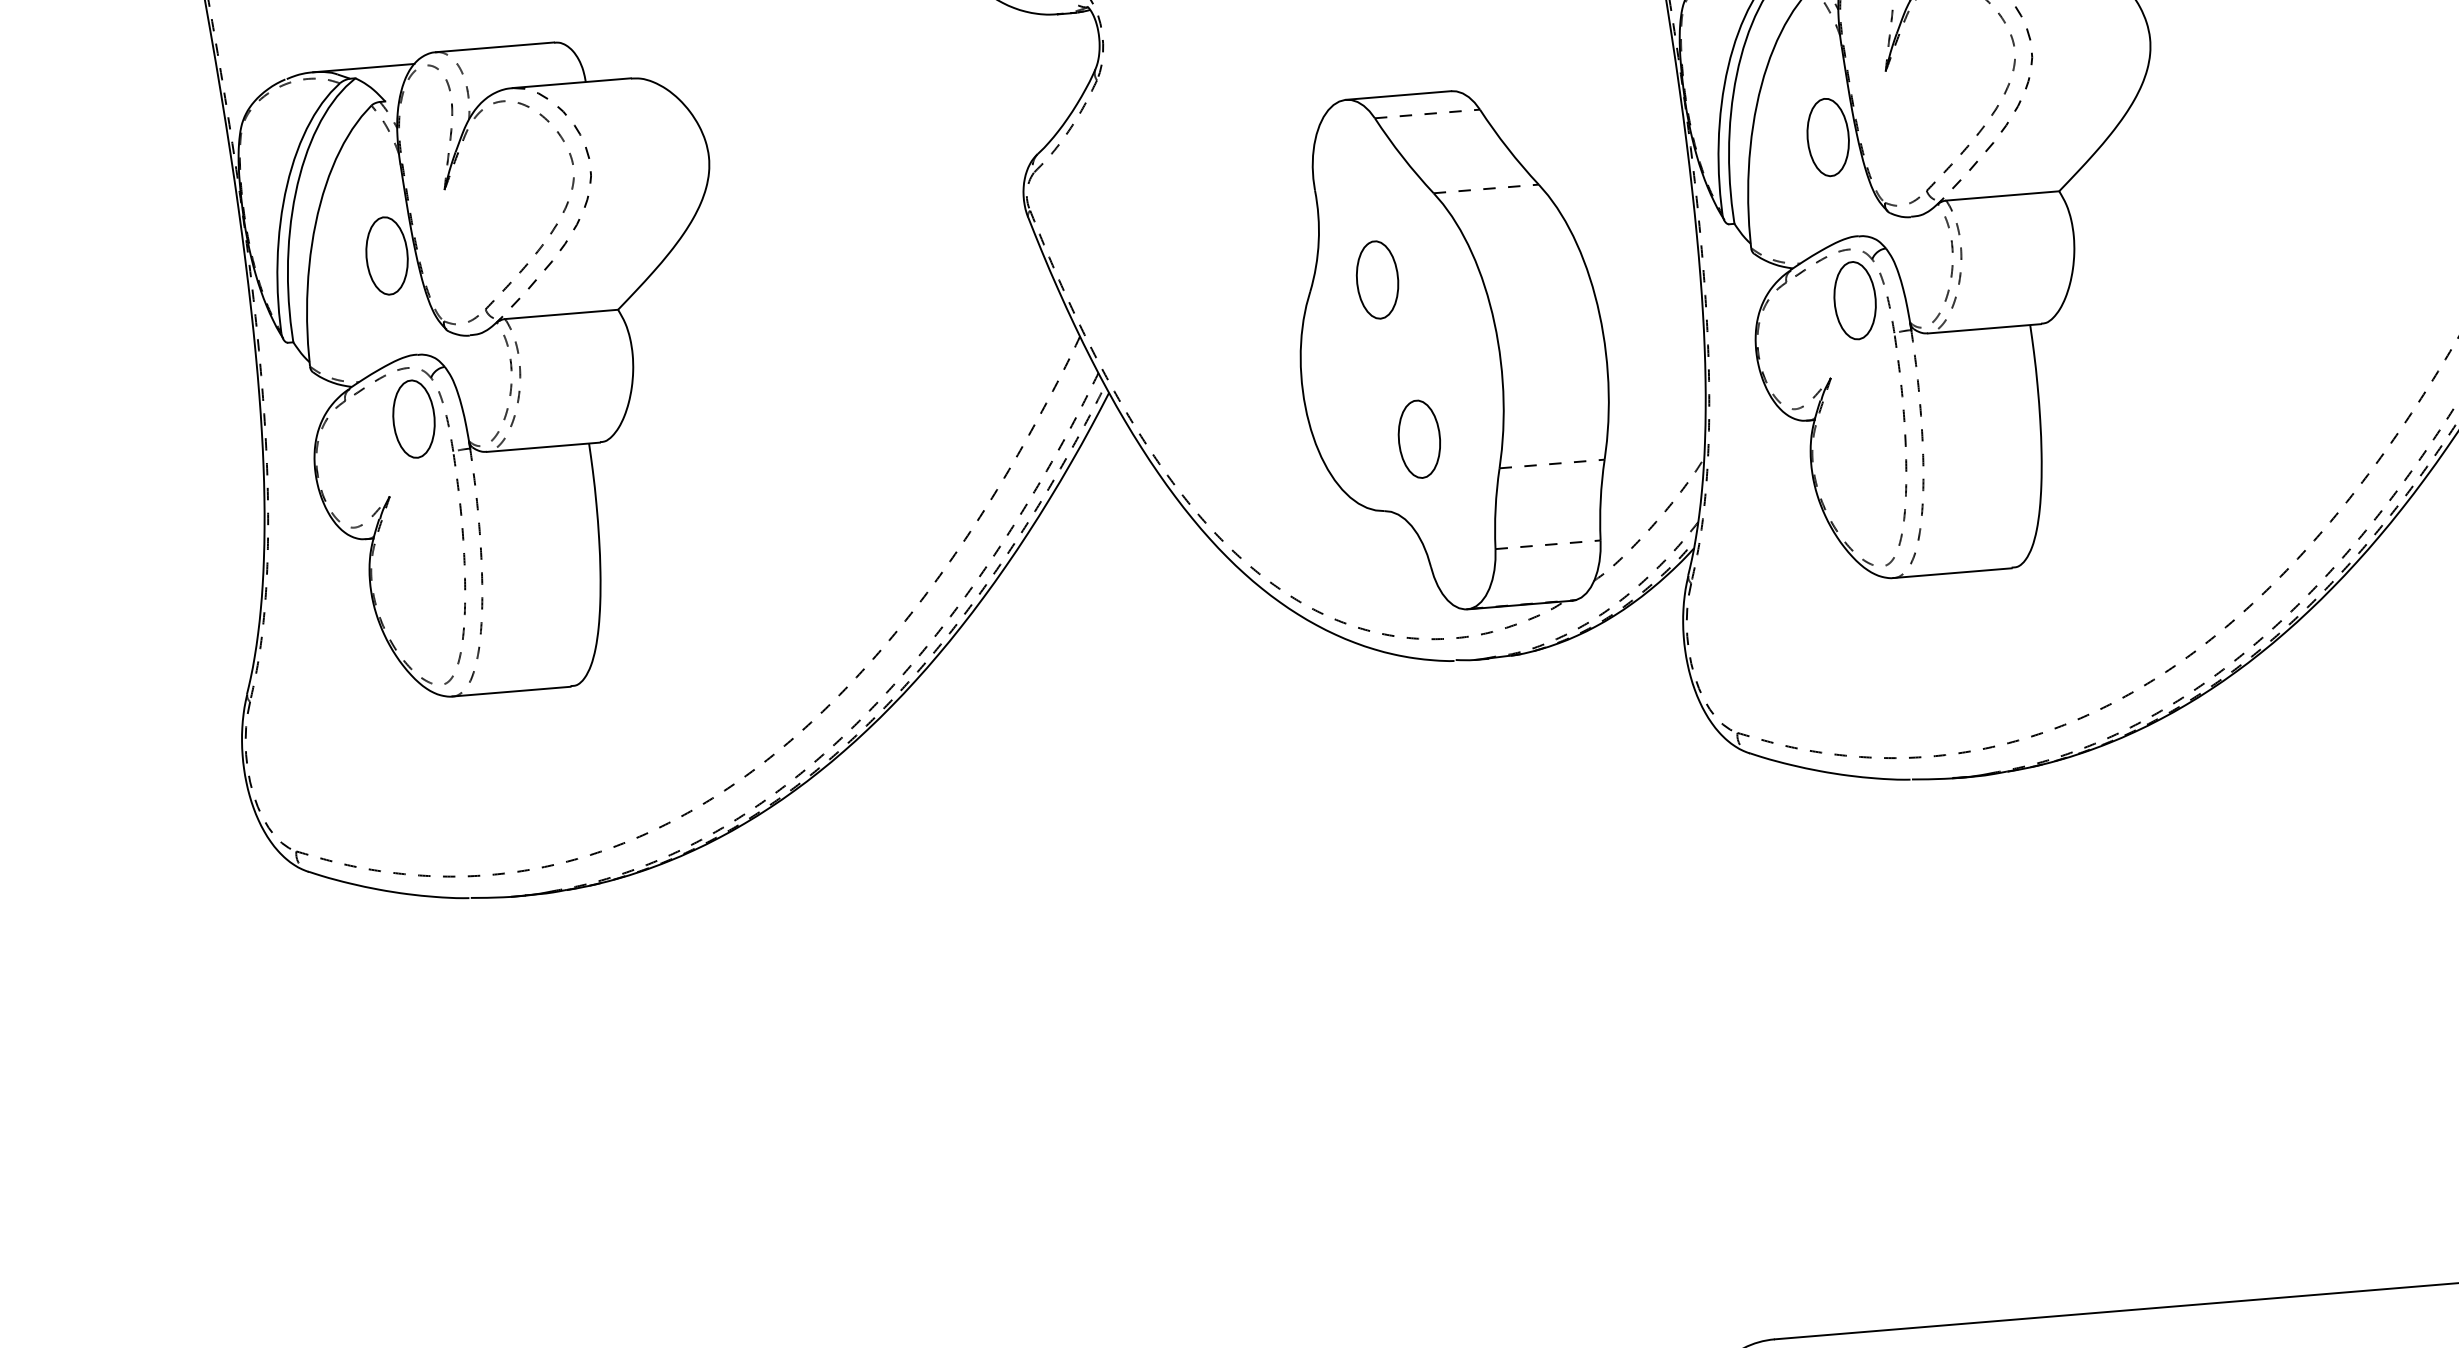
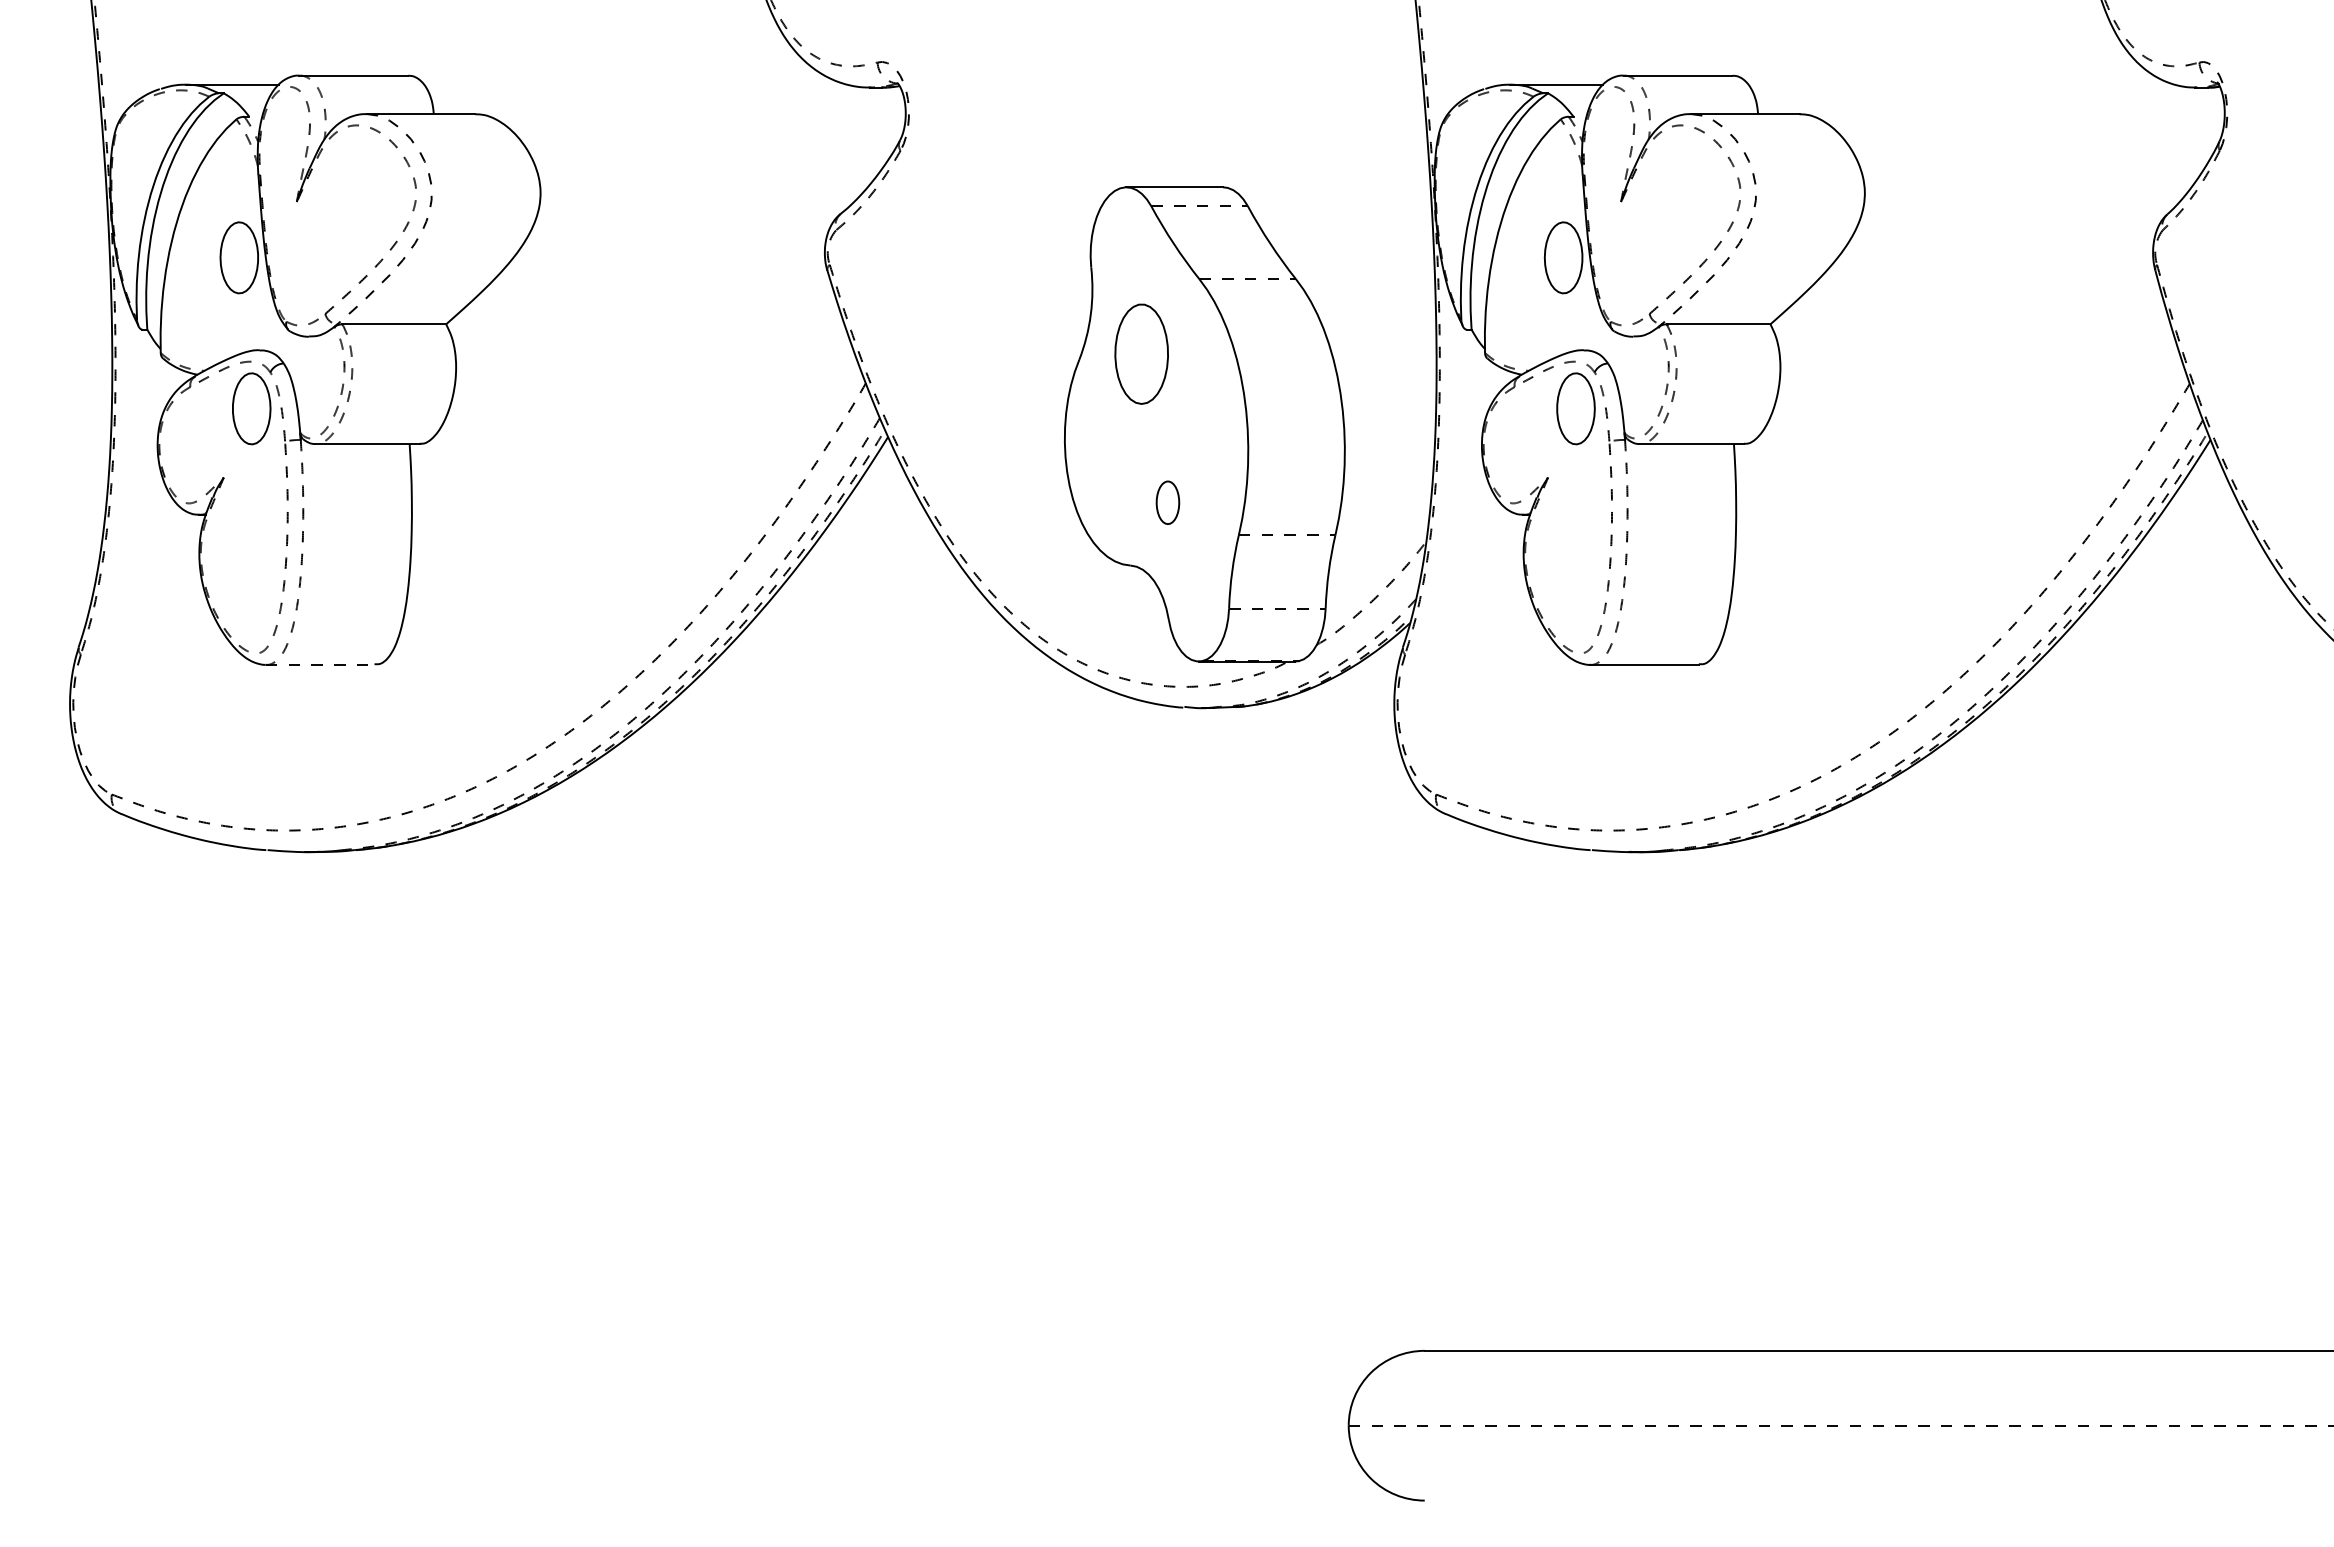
part: (1377, 279) -> (1141, 353), size x1.4
part: (1418, 439) -> (1167, 502), size x0.6
line: (511, 691) -> (320, 664), solid -> dashed

